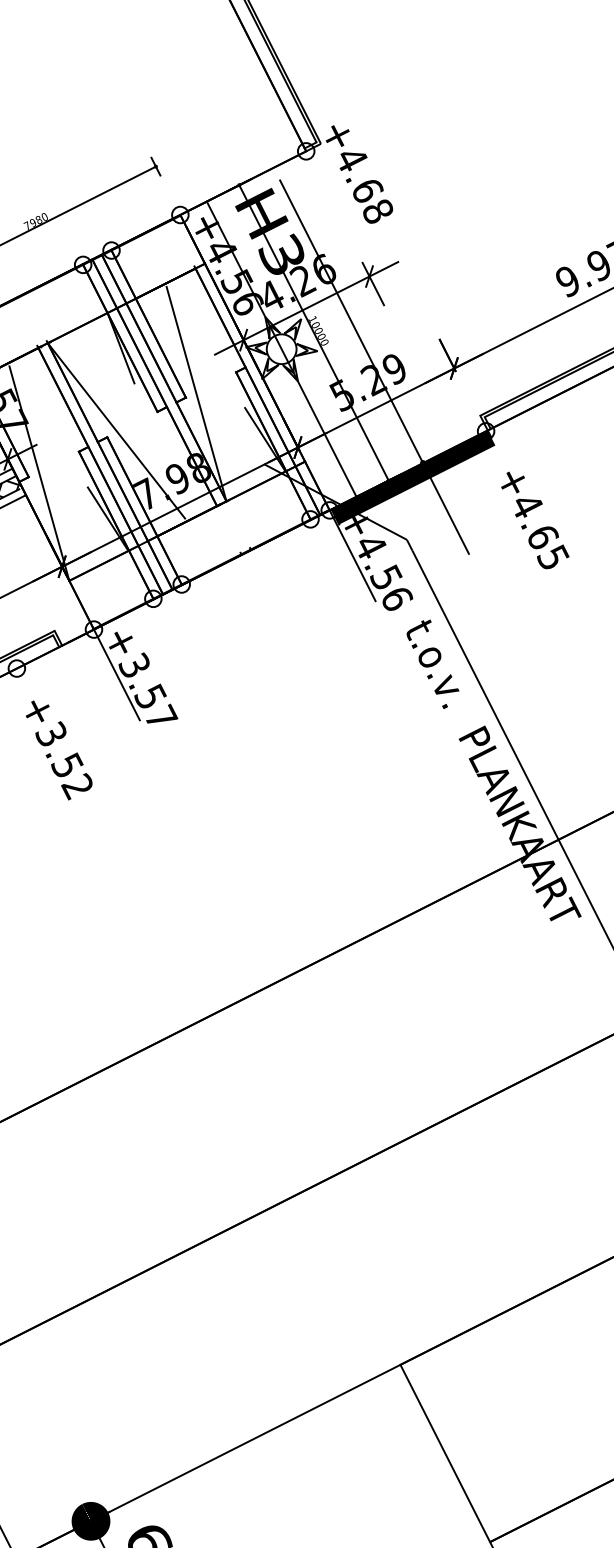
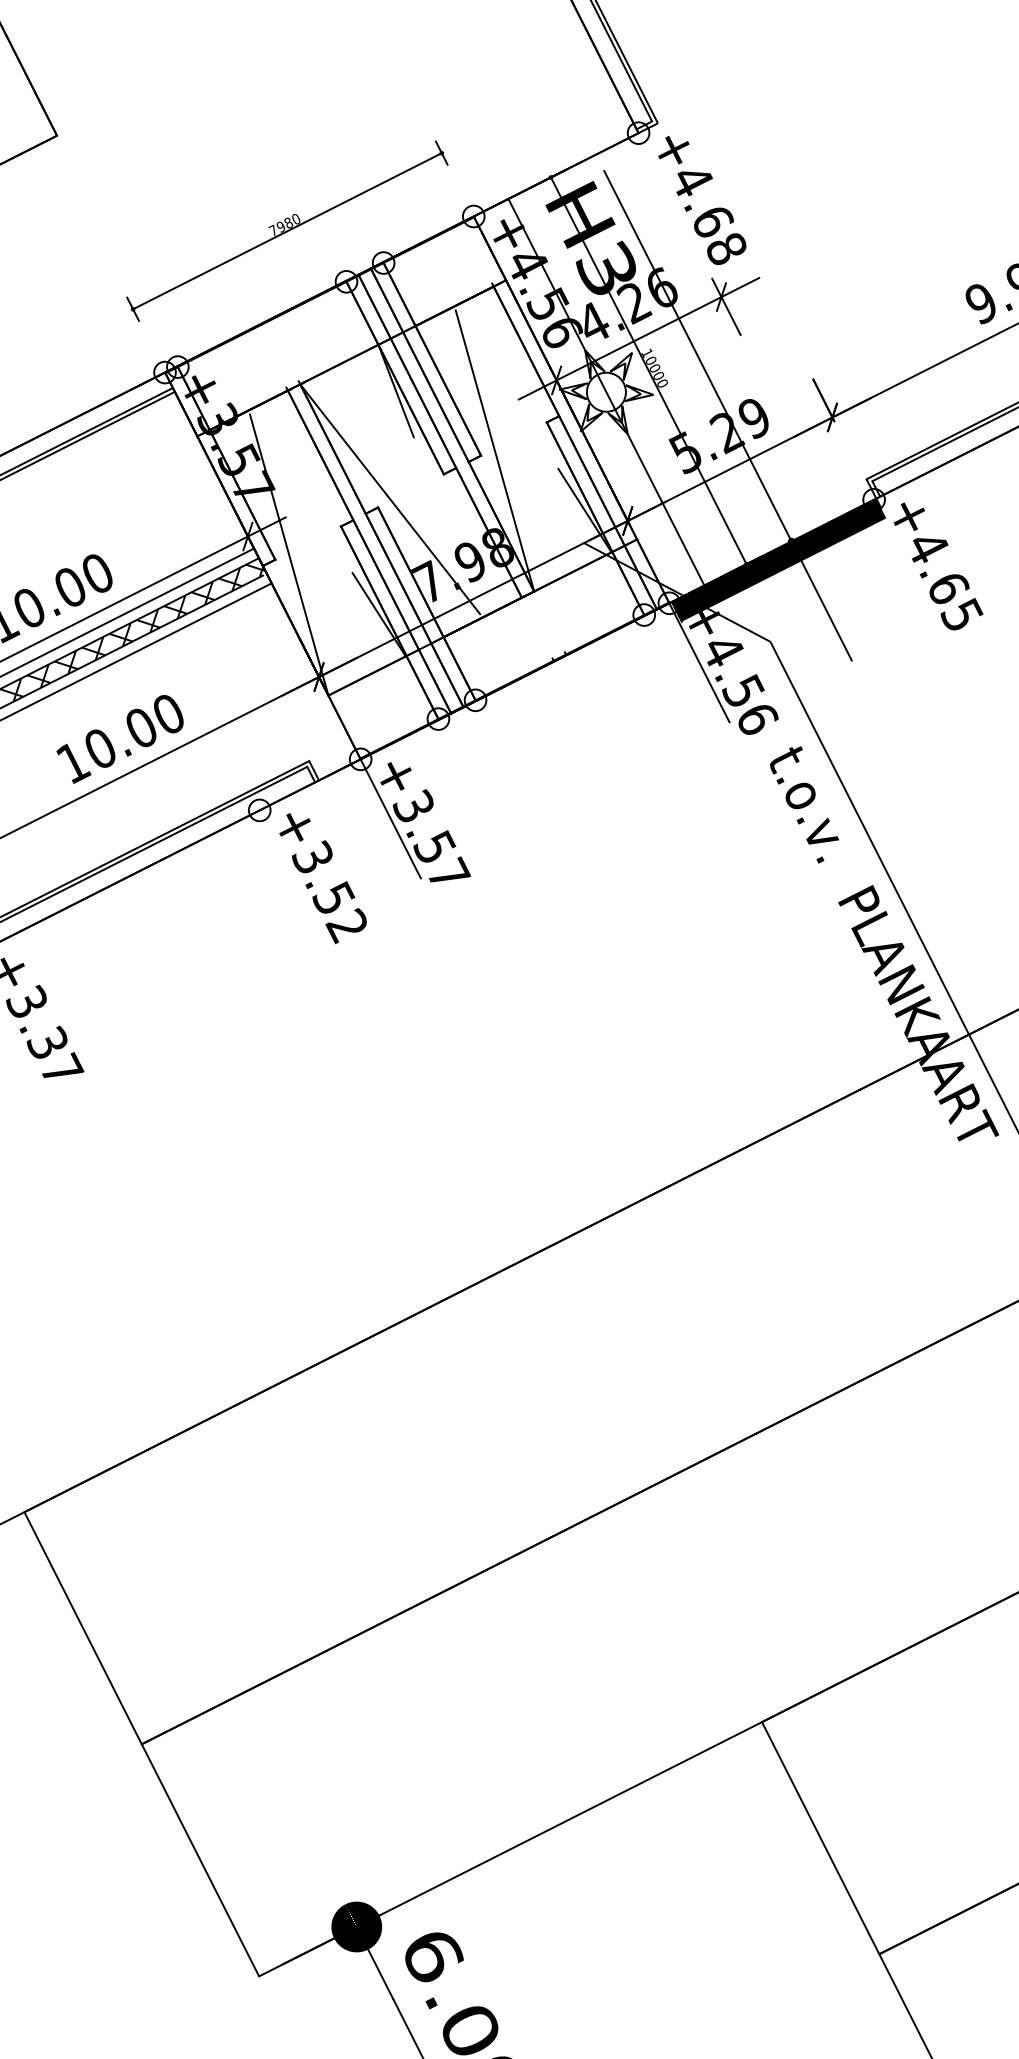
text: (359, 174) -> (702, 200), moved
text: (535, 520) -> (938, 566), moved
text: (58, 750) -> (322, 878), moved

